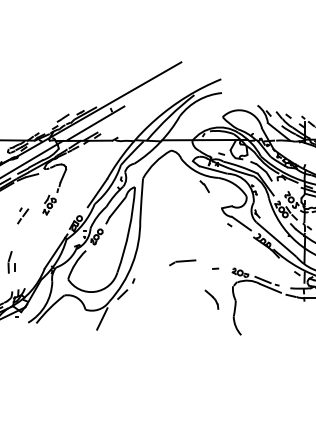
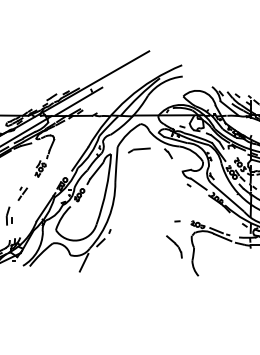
part: (22, 215) -> (22, 193), moved
part: (182, 262) -> (139, 150), moved
part: (212, 299) -> (174, 246), size x1.43

